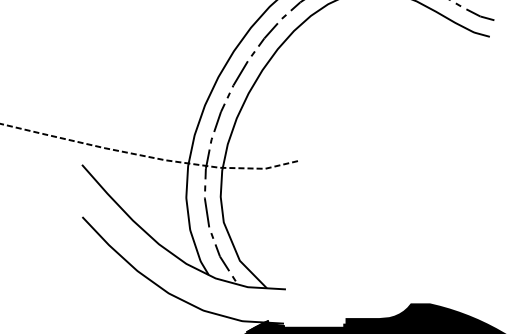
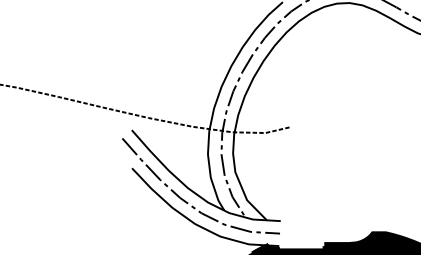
curve: (159, 263) -> (188, 202), added

